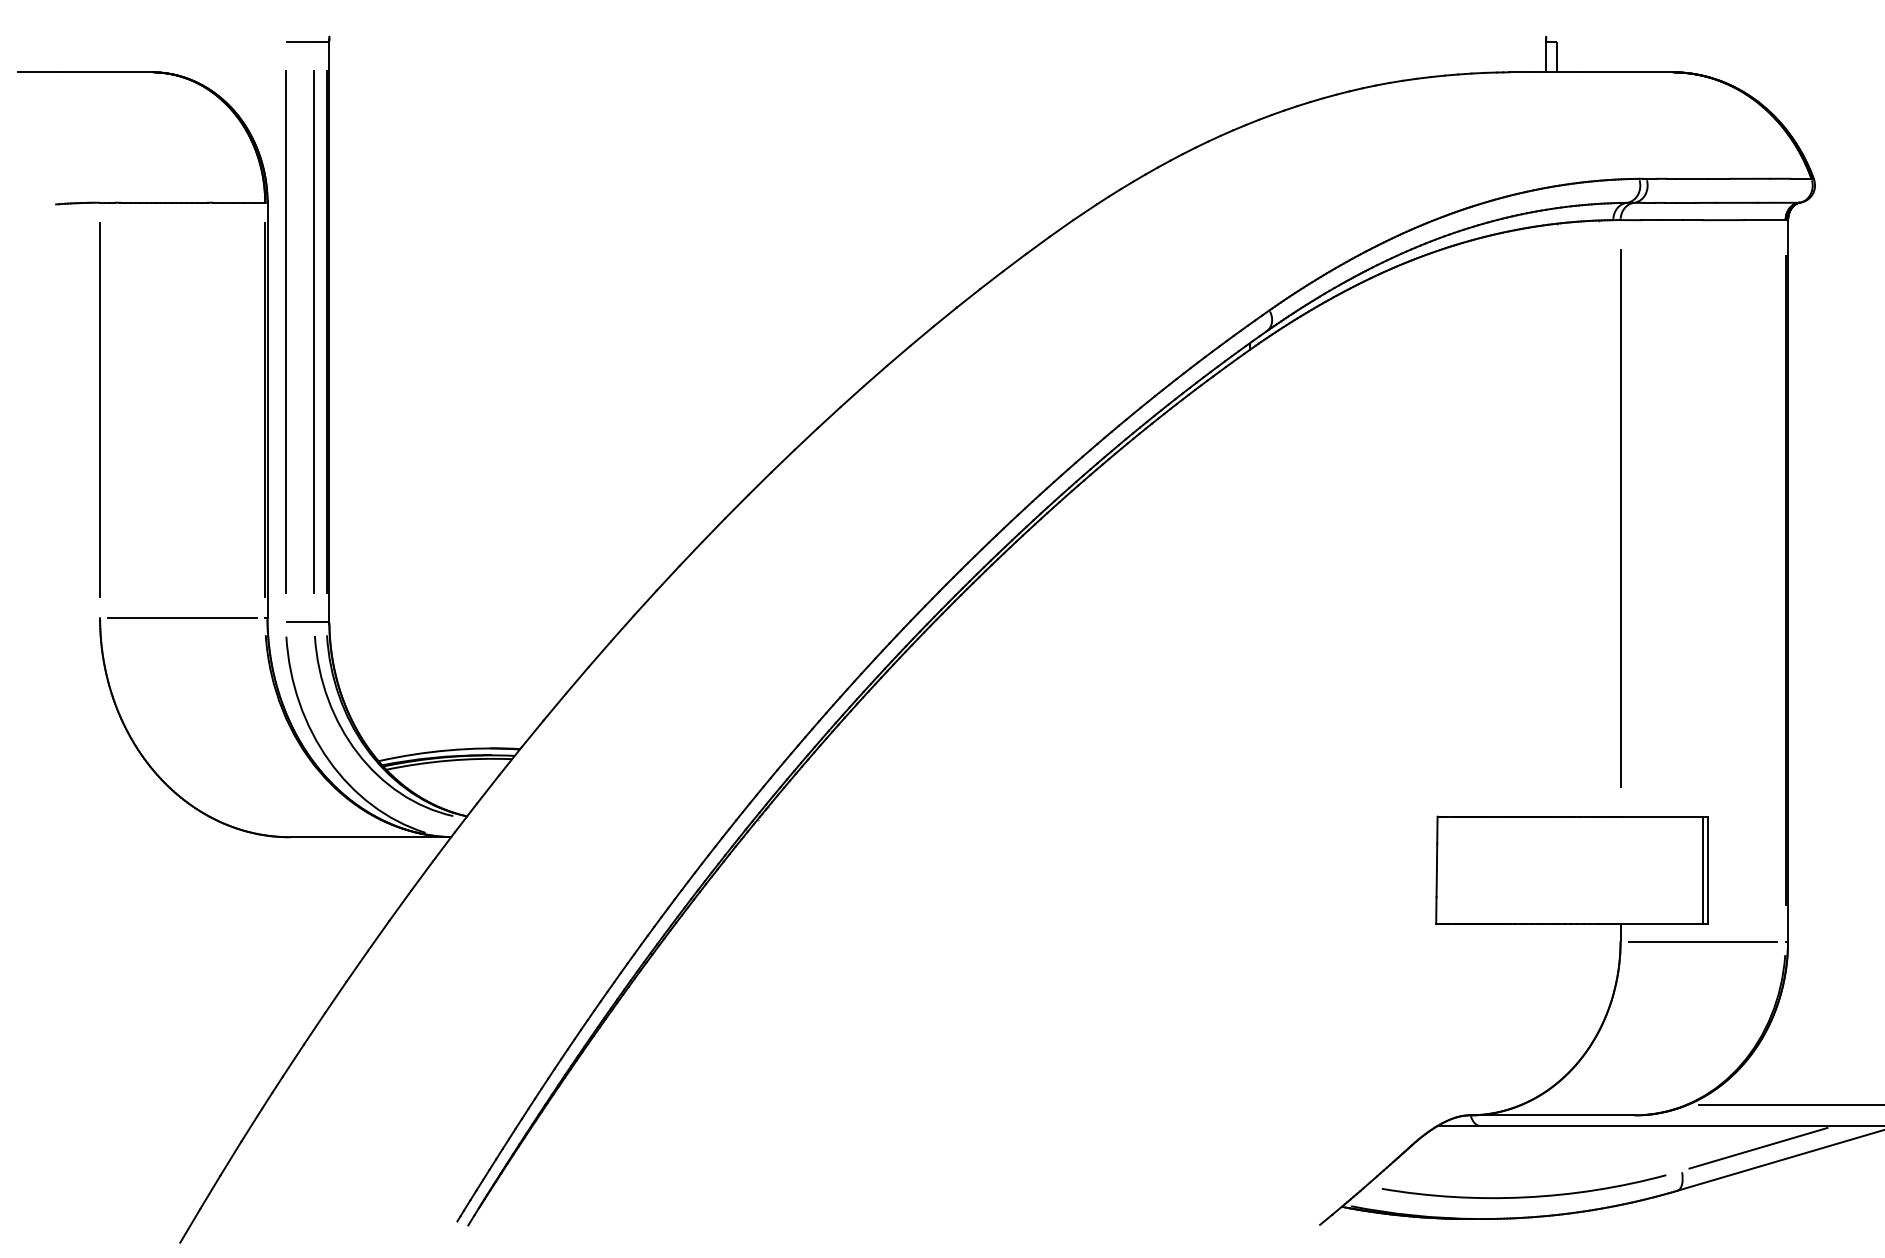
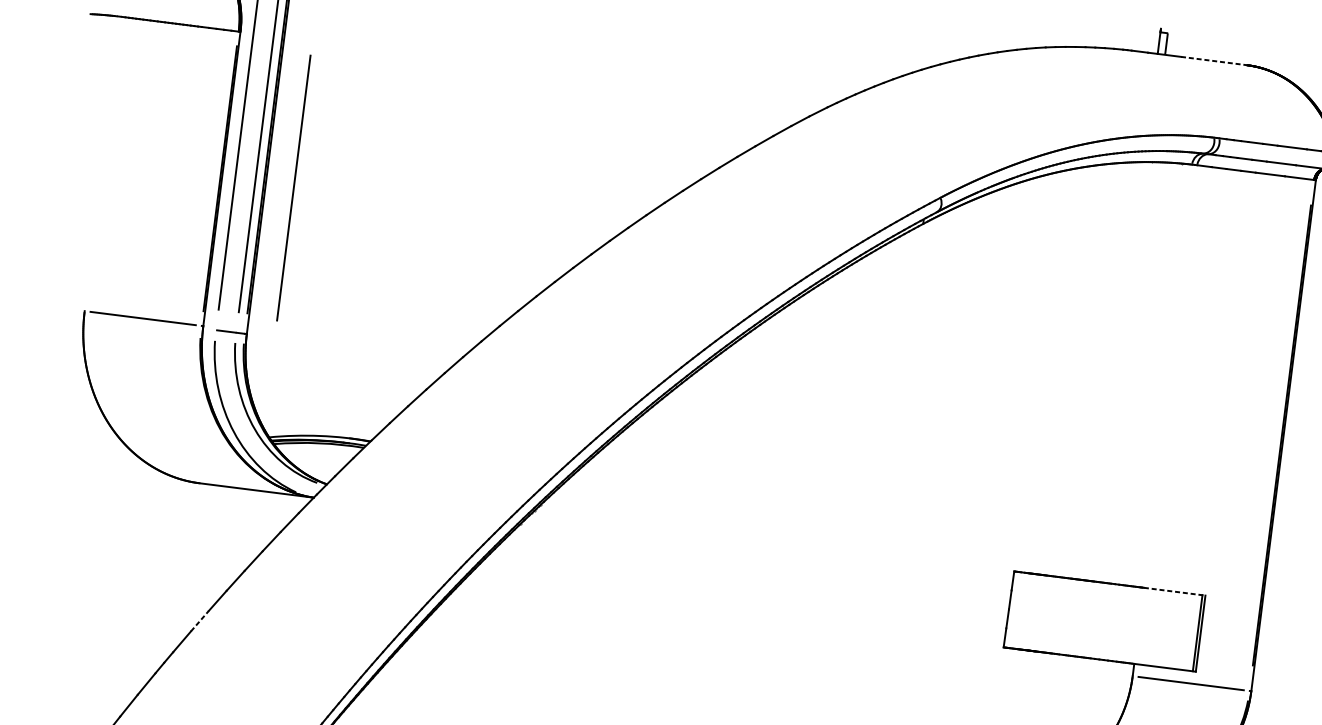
line: (1625, 72) -> (1213, 61), solid -> dashed
line: (99, 409) -> (293, 187), moved
line: (1620, 517) -> (1170, 375), removed
line: (1664, 816) -> (1175, 591), solid -> dashed
line: (314, 1028) -> (199, 620), solid -> dashed

